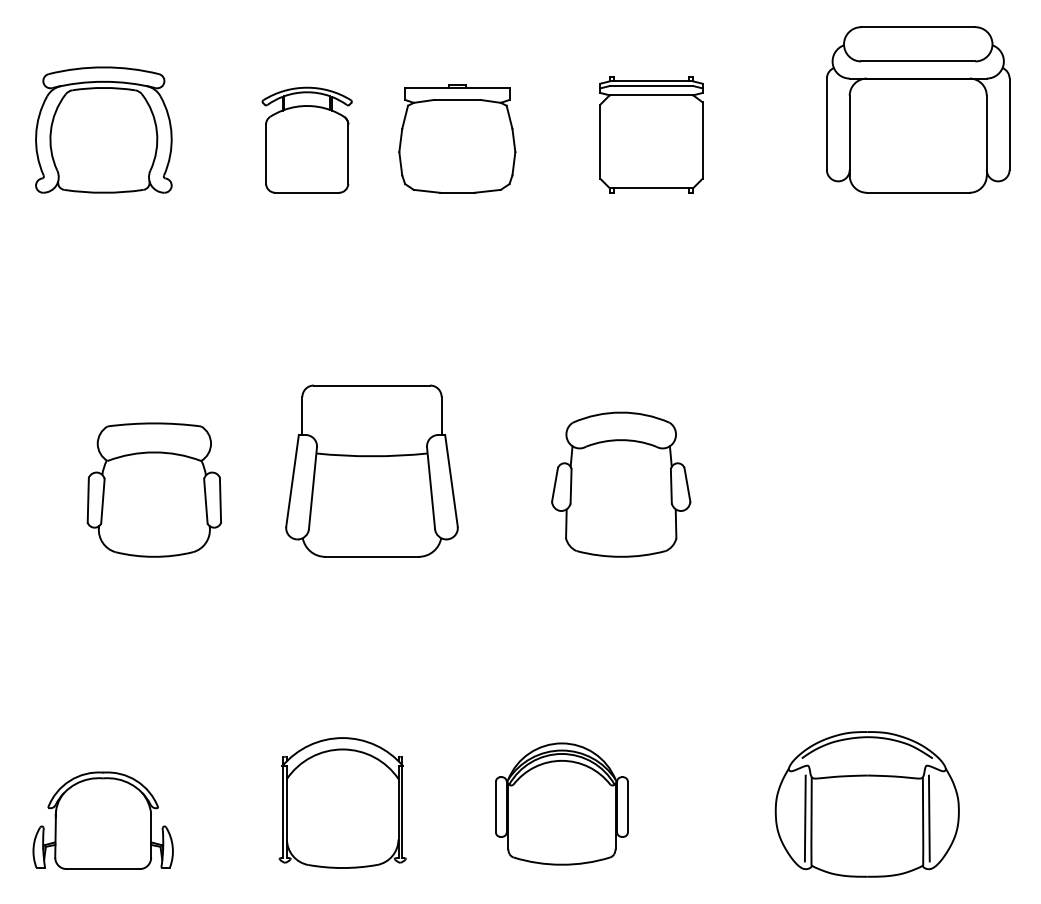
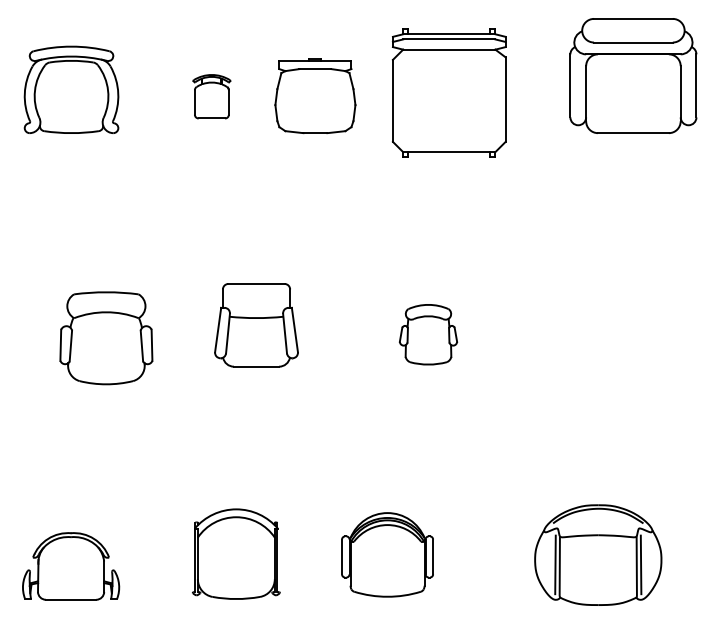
part: (651, 133) -> (449, 92), size x1.6
part: (306, 139) -> (211, 96), size x0.6
part: (371, 471) -> (256, 325), size x0.7
part: (621, 484) -> (428, 334), size x0.6

